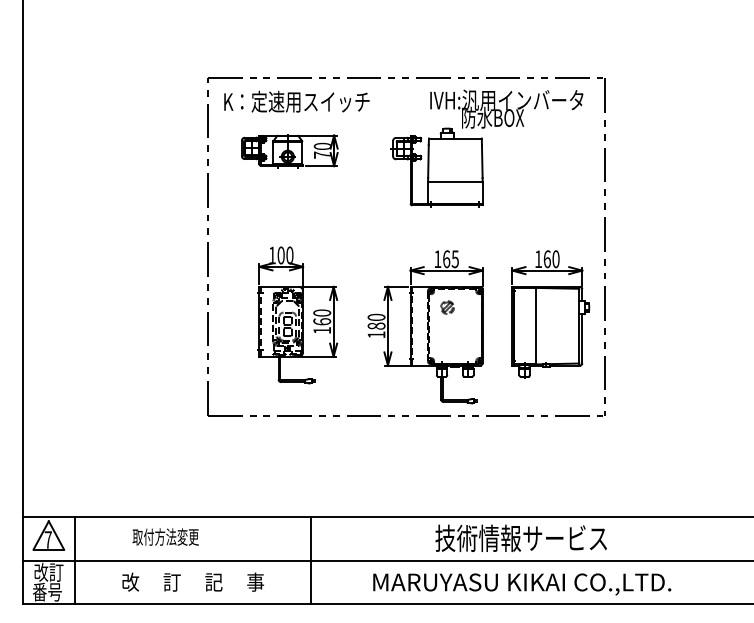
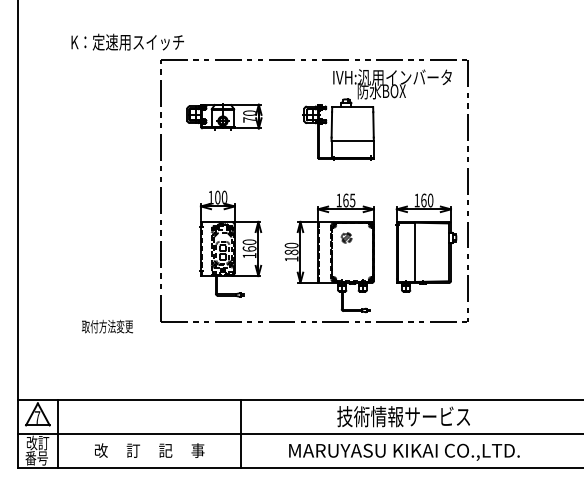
text: (296, 101) -> (127, 42), moved
text: (165, 536) -> (107, 326), moved

